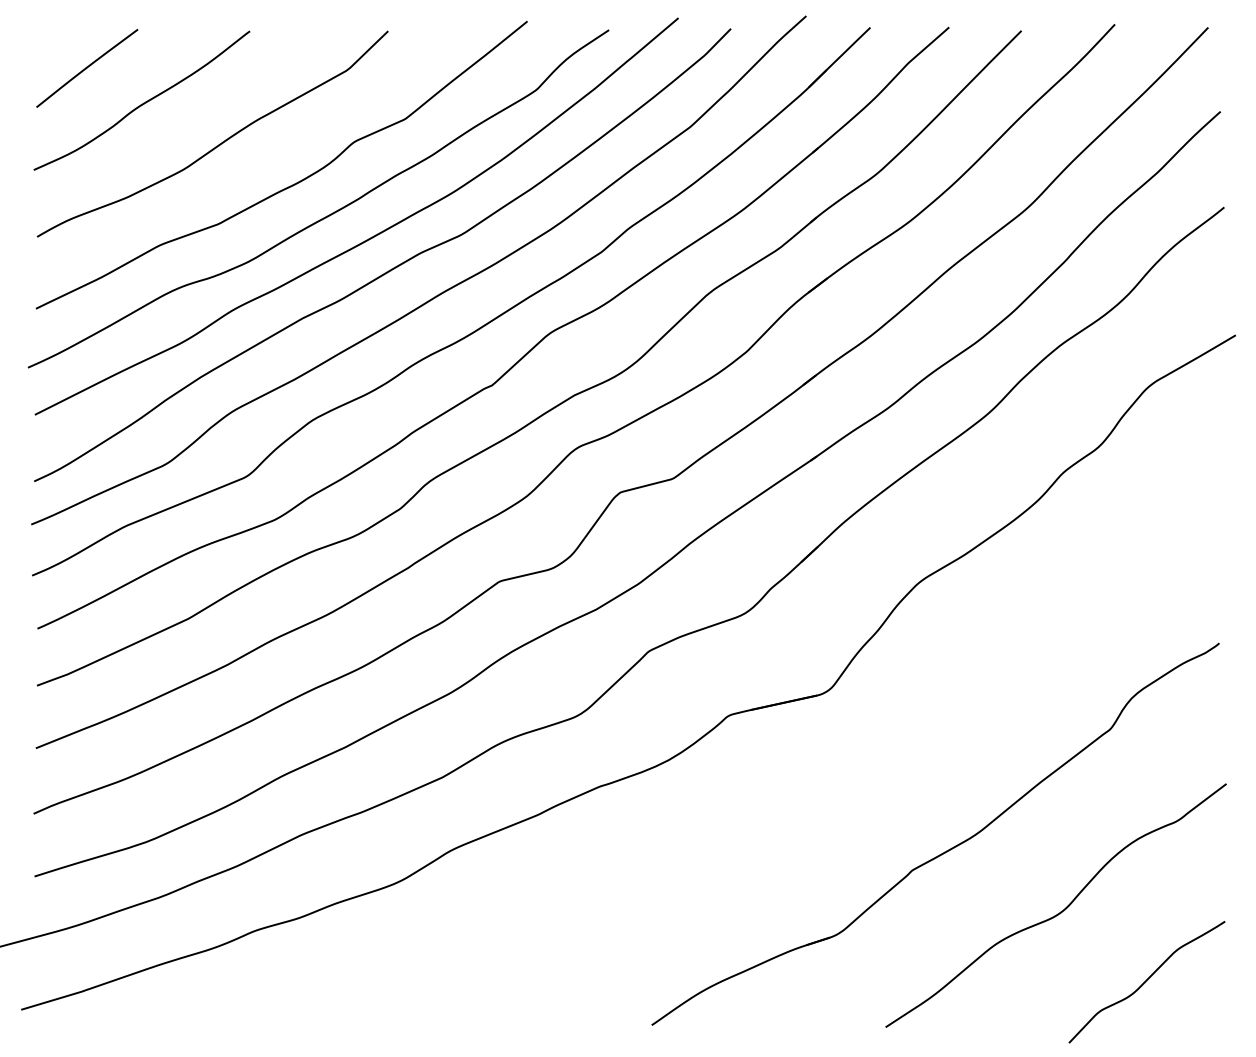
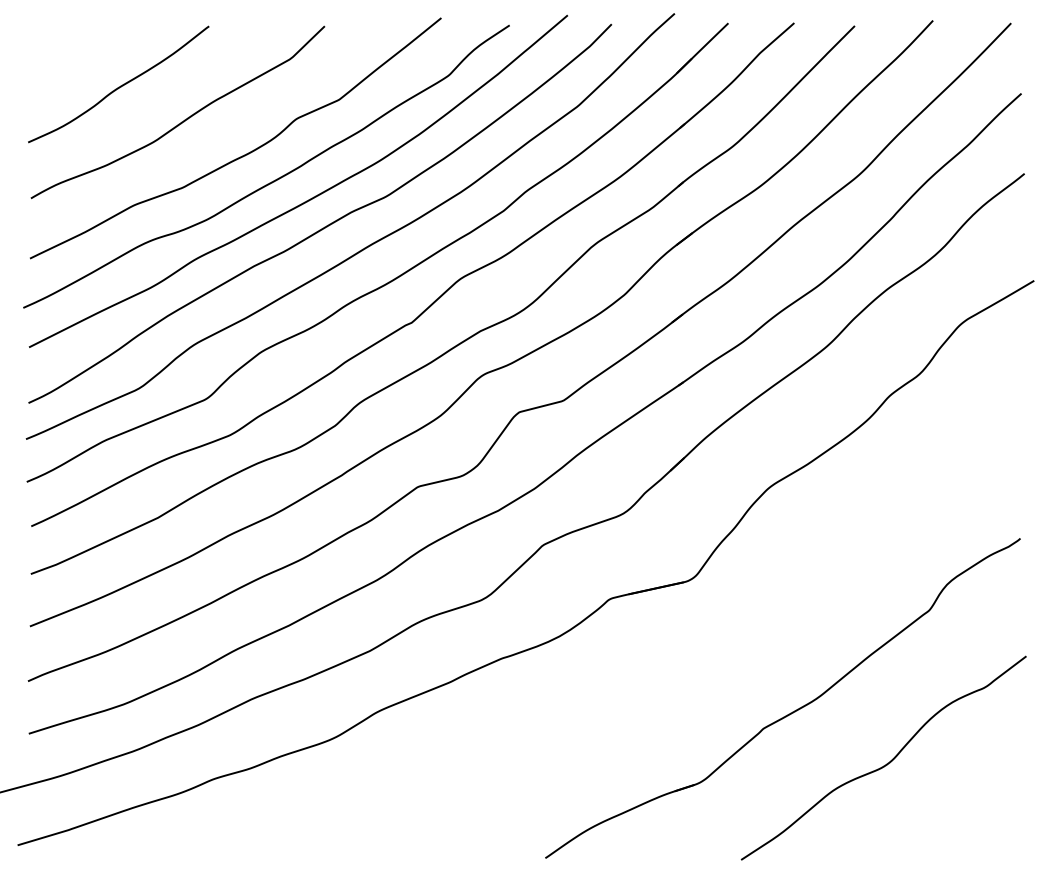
line: (86, 68) -> (72, 57), removed
curve: (1146, 981) -> (959, 821), removed

